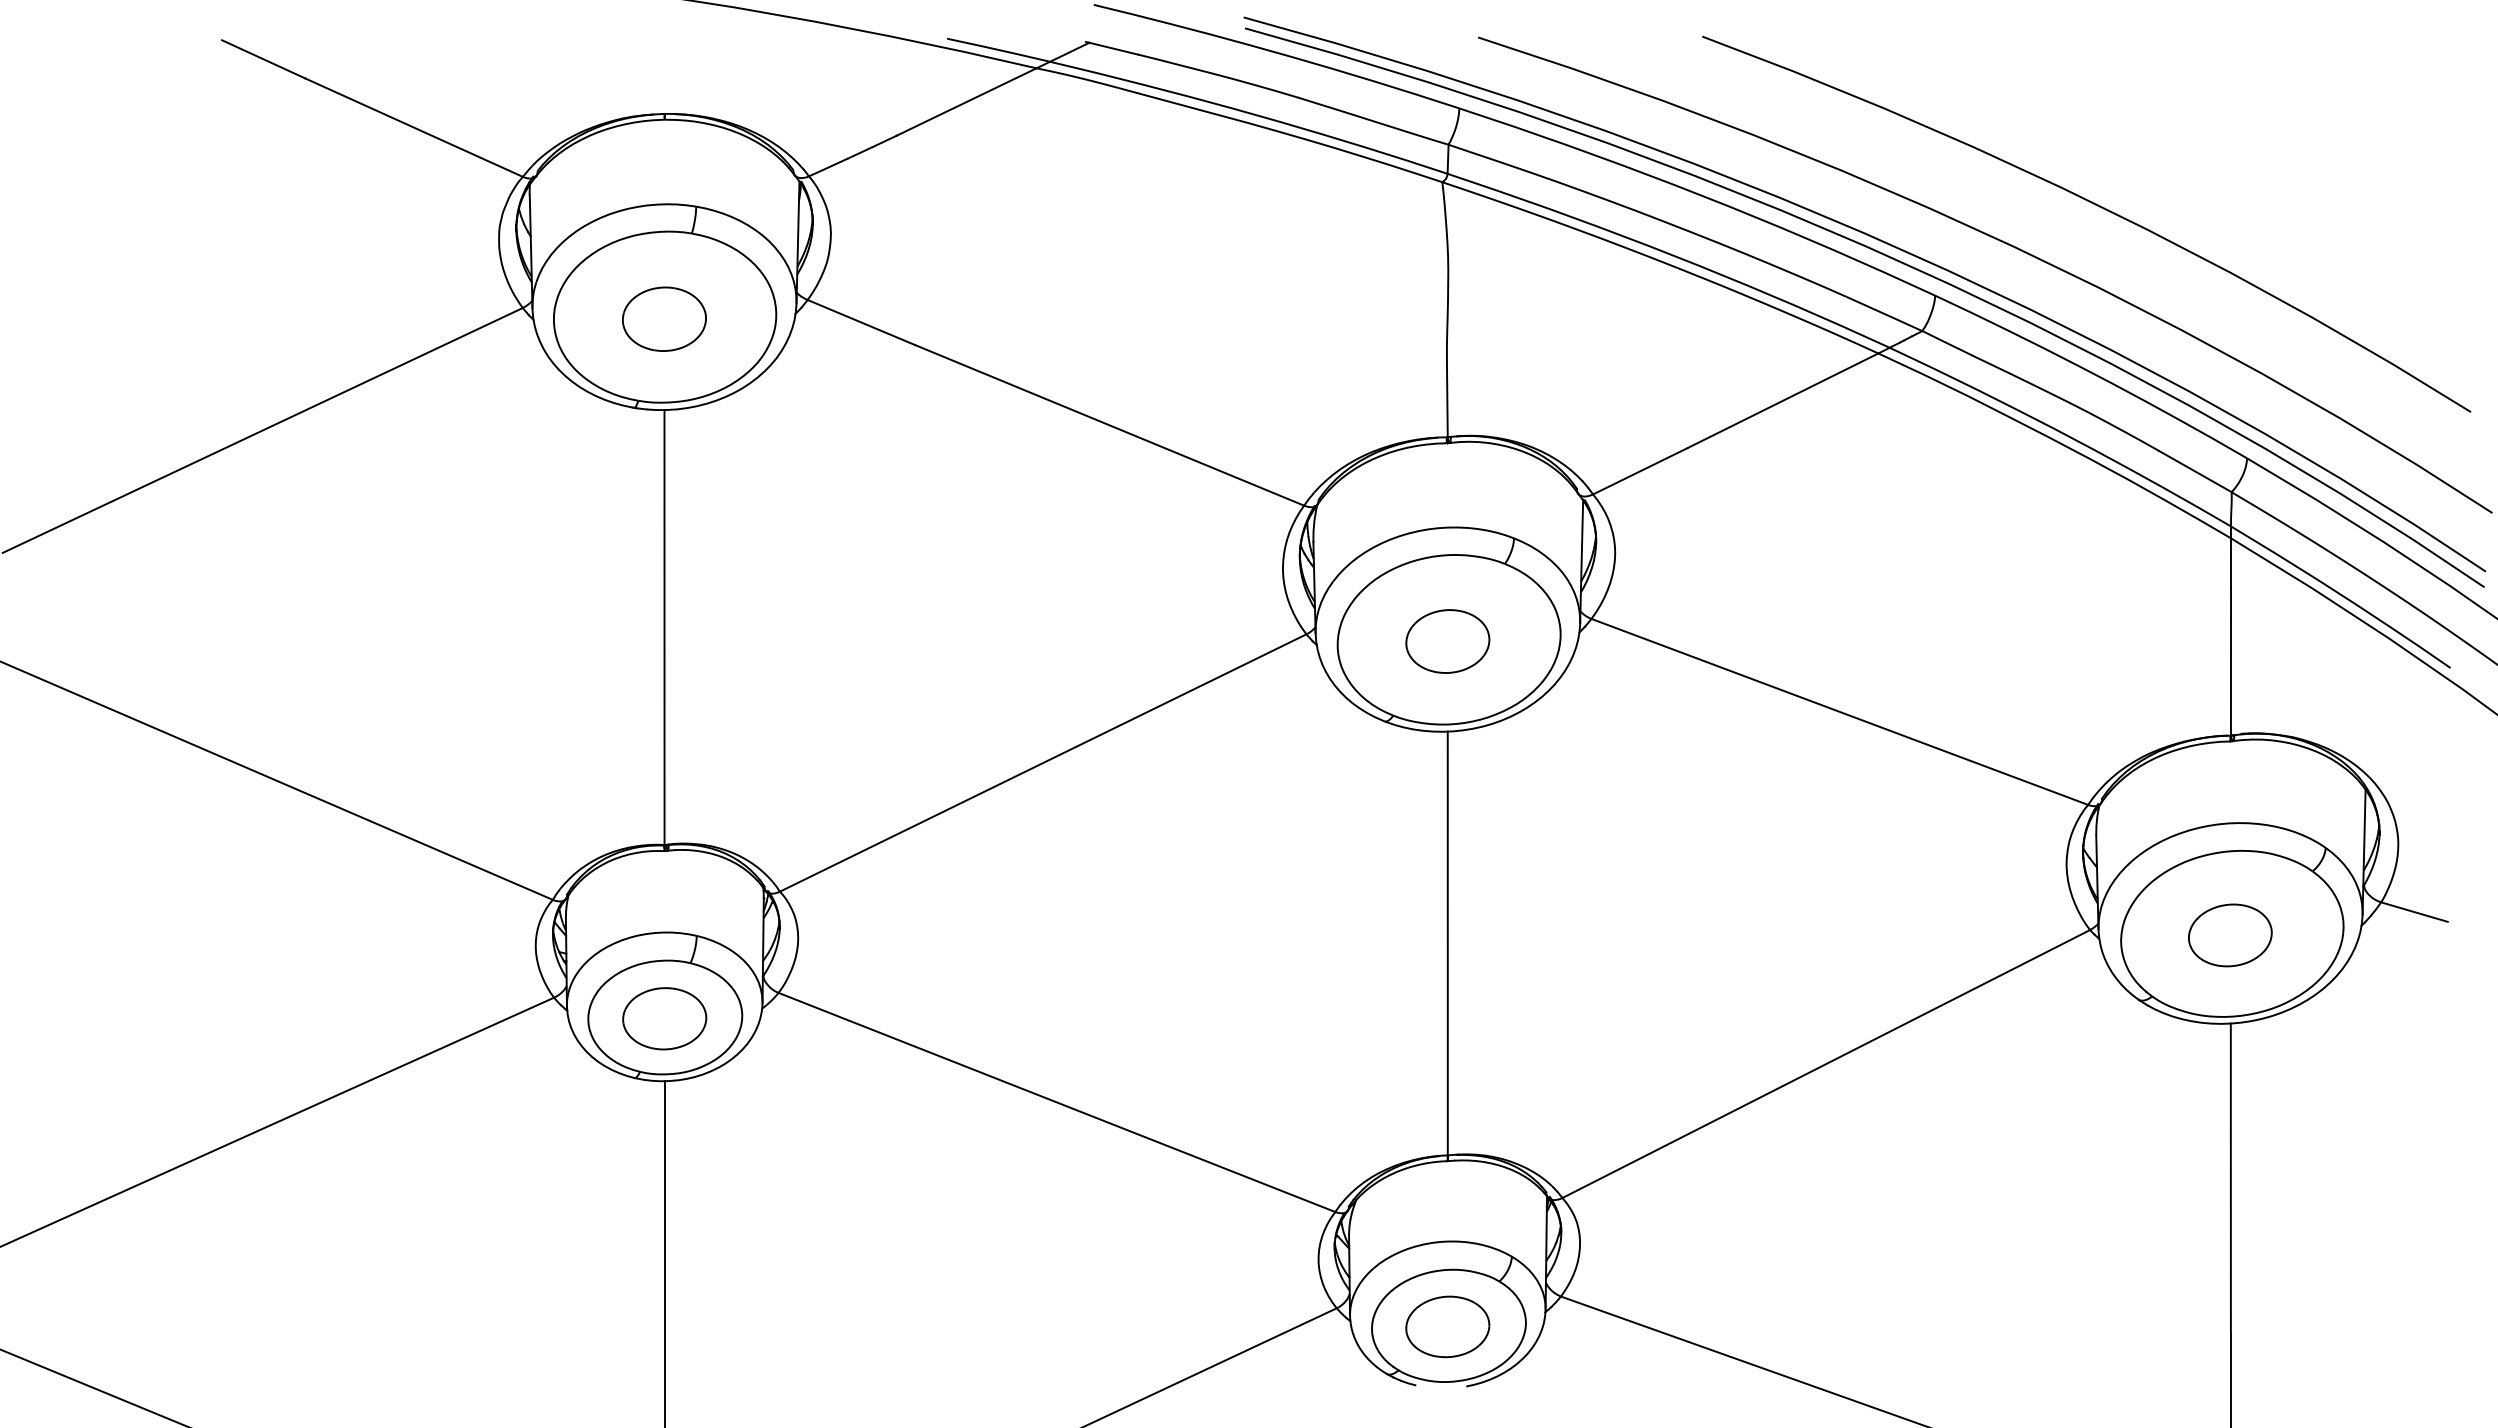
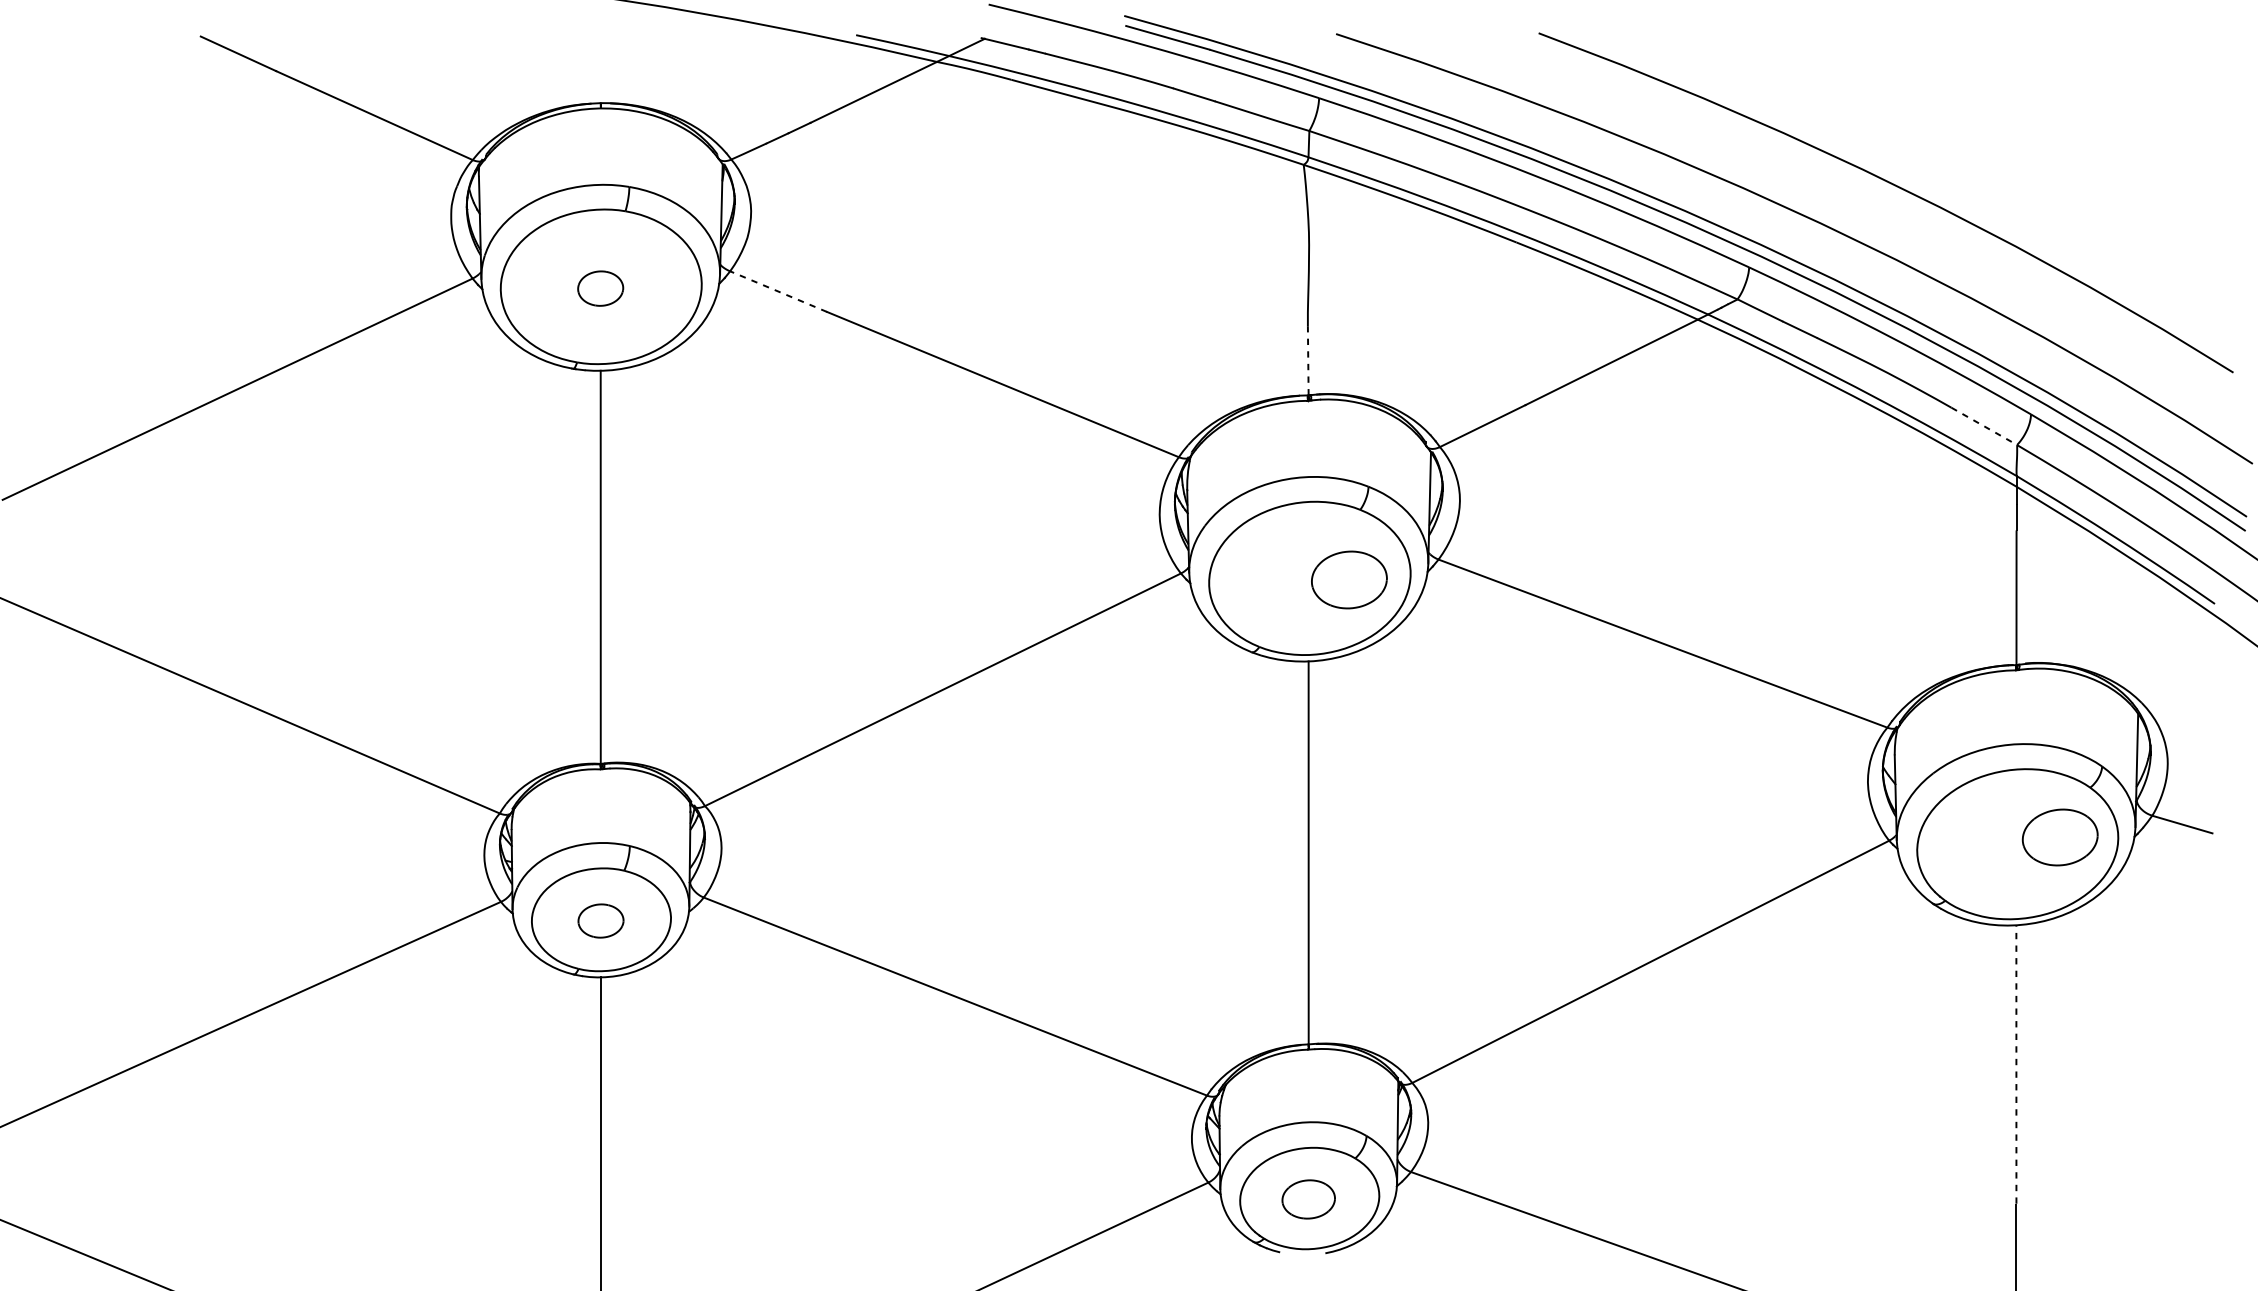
part: (664, 318) -> (600, 288), size x0.6
line: (860, 322) -> (777, 291), solid -> dashed
line: (1447, 398) -> (1308, 360), solid -> dashed
line: (2195, 471) -> (1984, 426), solid -> dashed
part: (1447, 641) -> (1349, 579), moved
part: (2230, 935) -> (2060, 837), moved
part: (664, 1018) -> (600, 920), size x0.6
line: (2230, 1177) -> (2016, 1064), solid -> dashed
part: (1447, 1326) -> (1308, 1199), size x0.7

